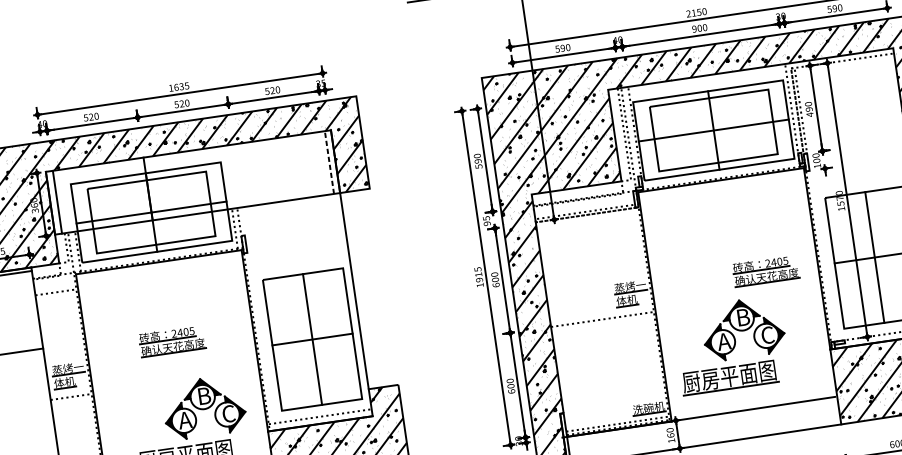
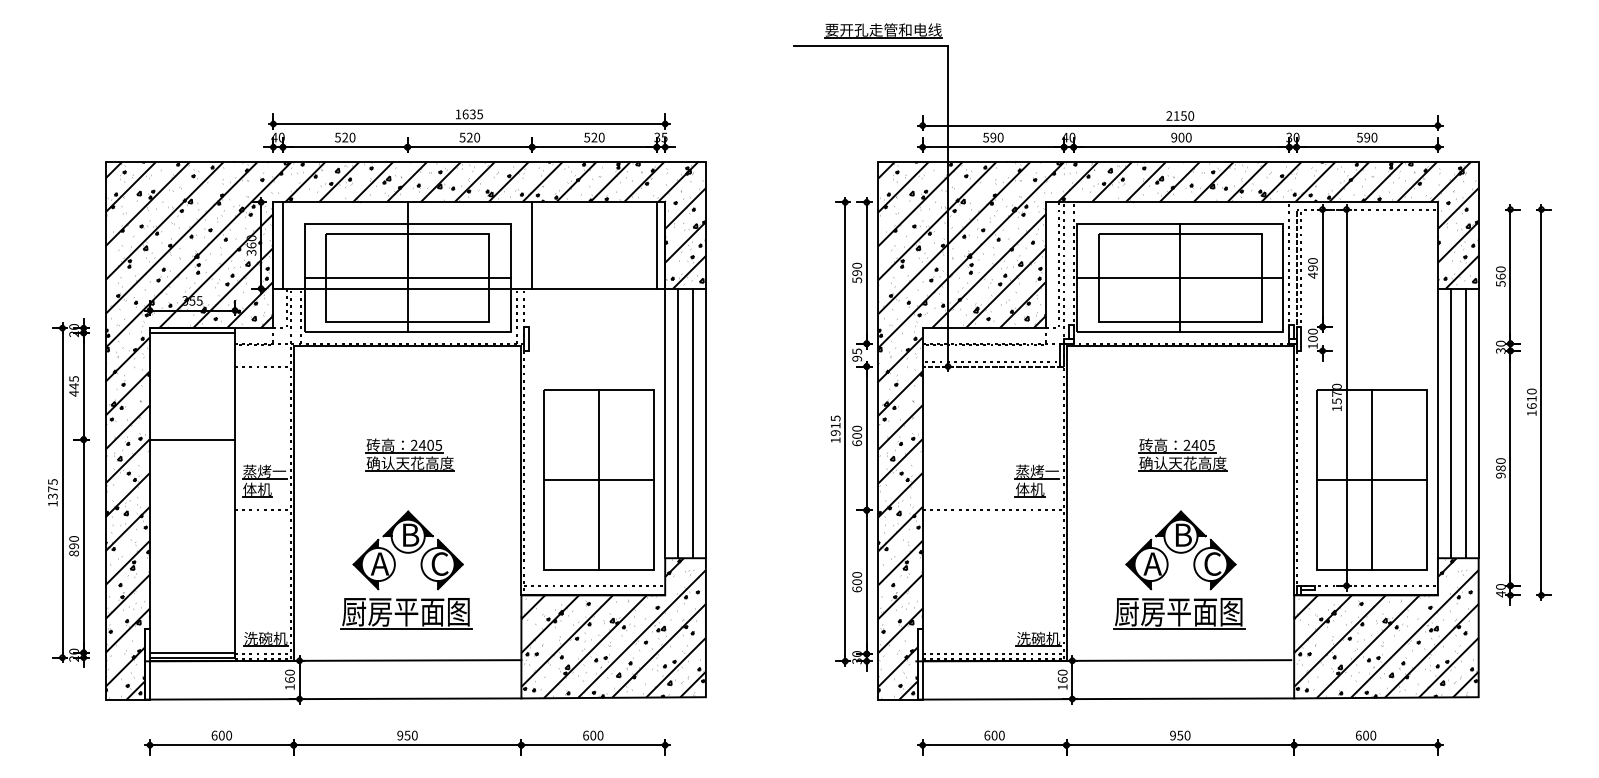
line: (329, 162) -> (656, 245), dashed -> solid
line: (239, 175) -> (532, 245), added
part: (765, 270) -> (1182, 454), moved
line: (383, 286) -> (705, 423), added
line: (374, 288) -> (692, 423), added
line: (364, 289) -> (678, 423), added
part: (729, 377) -> (1179, 613), moved
part: (203, 407) -> (407, 550), moved

